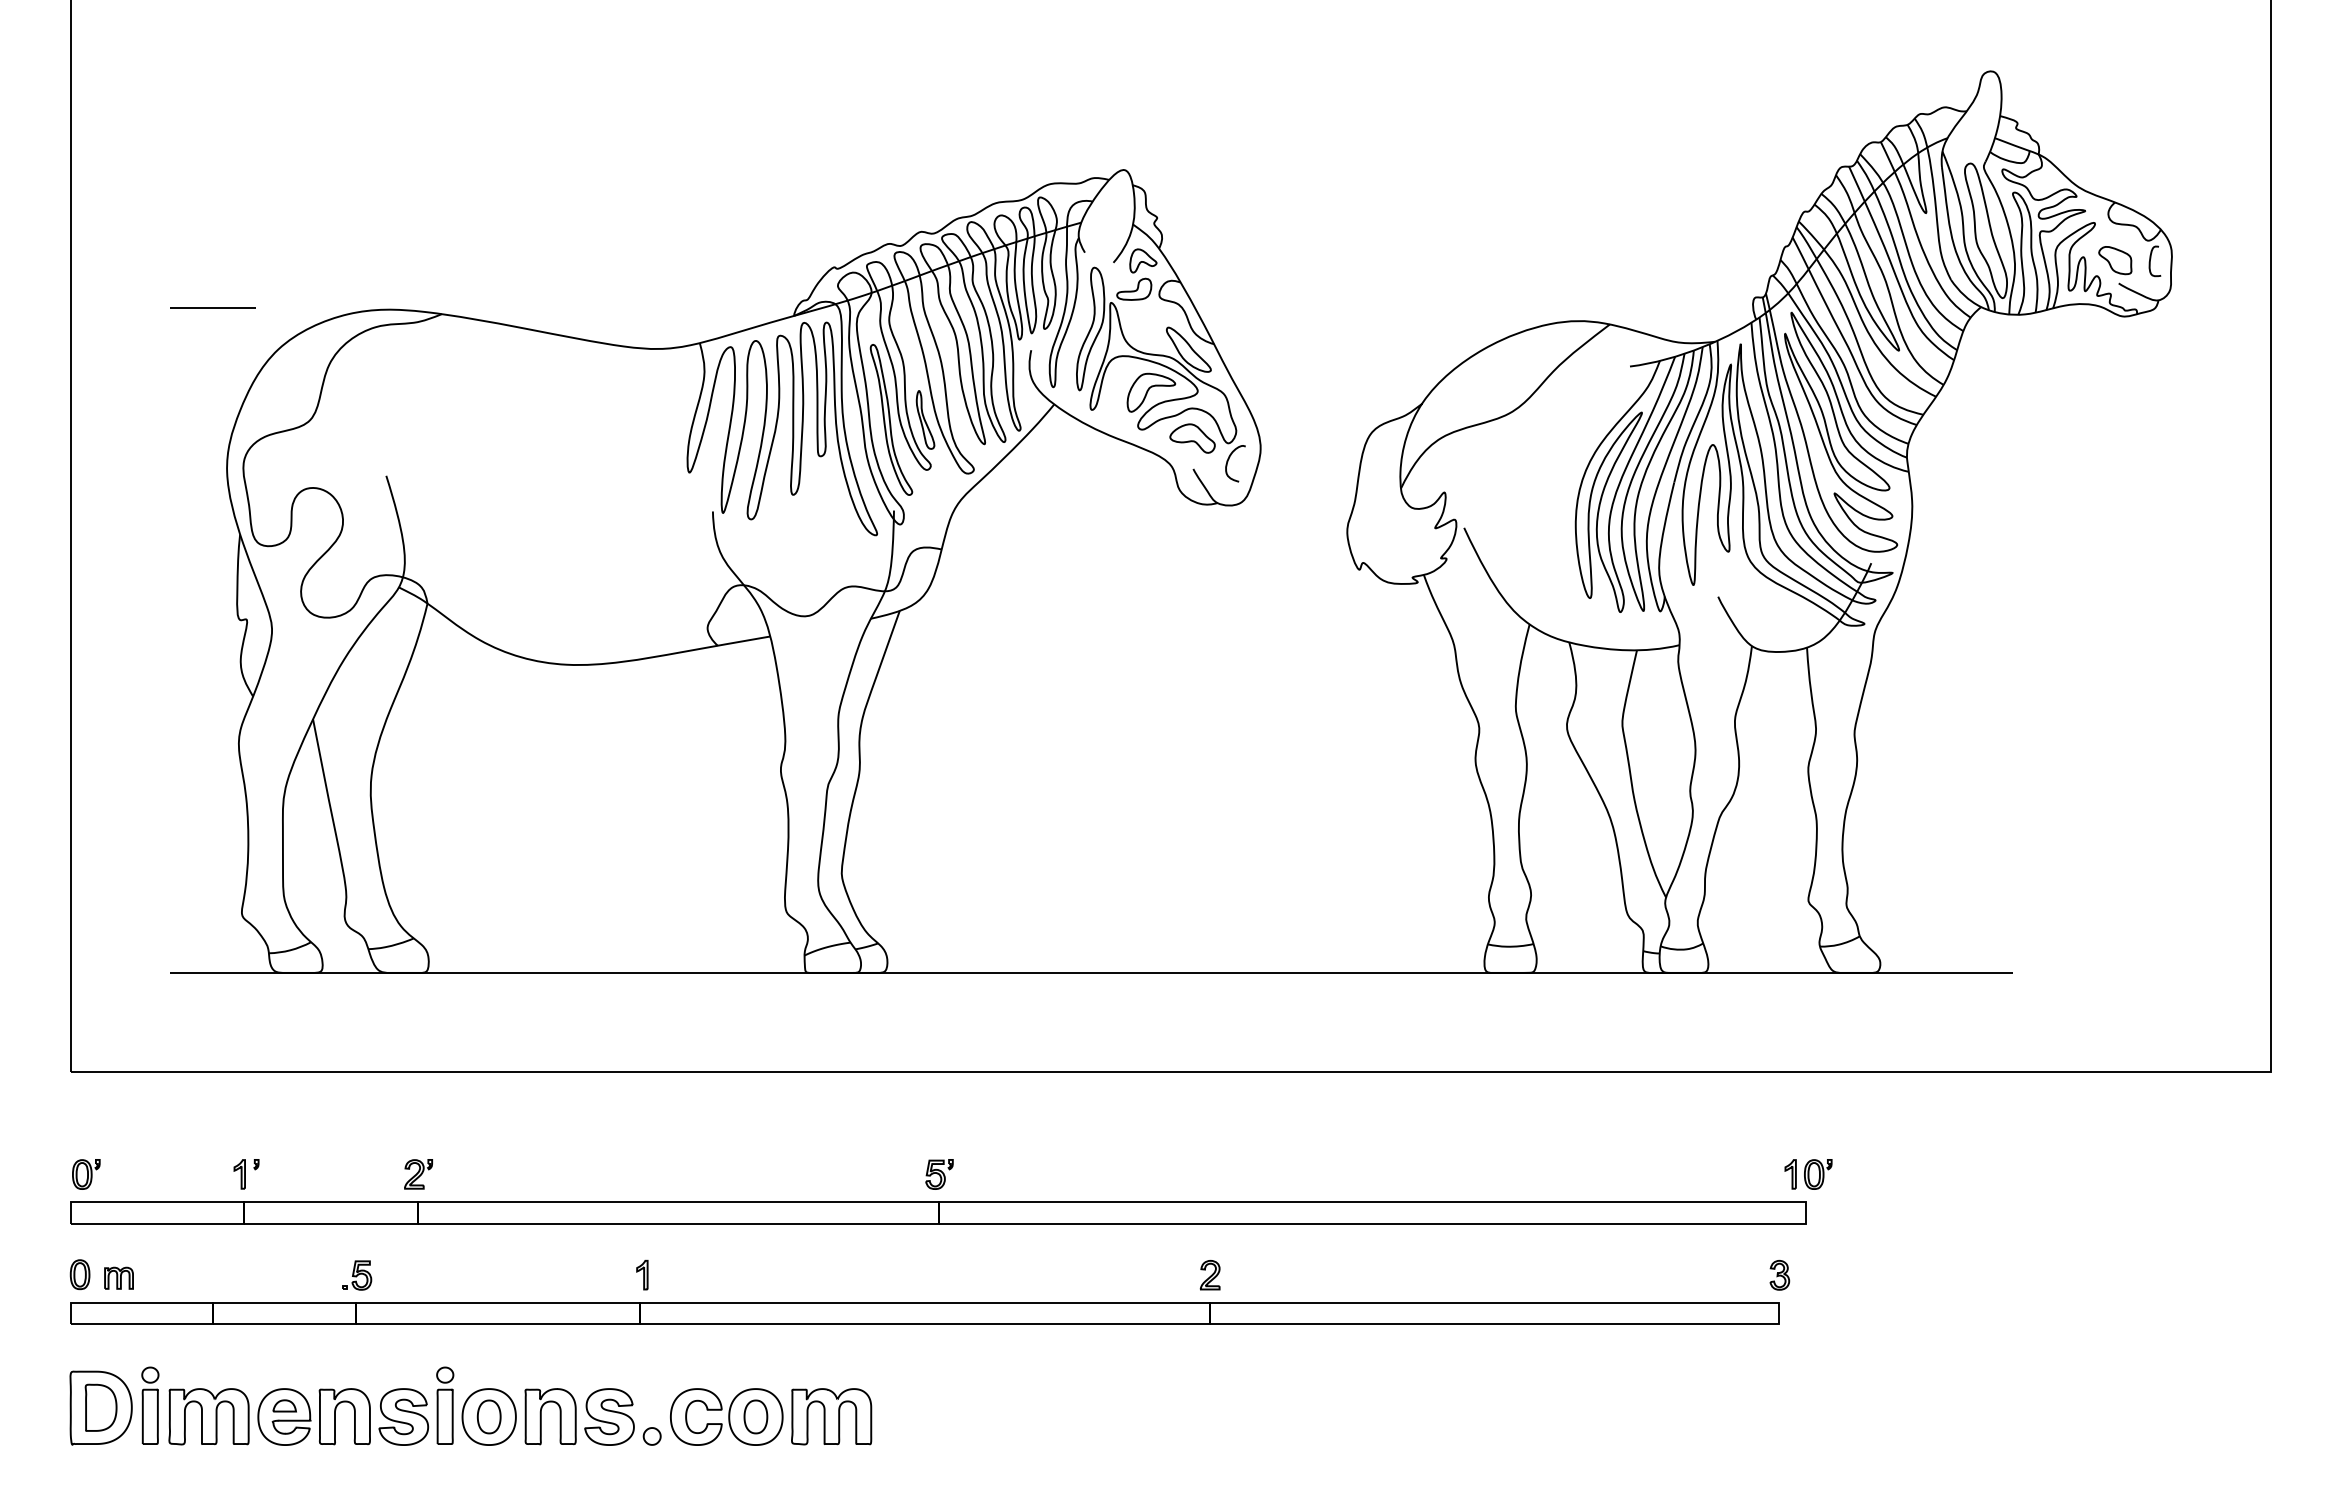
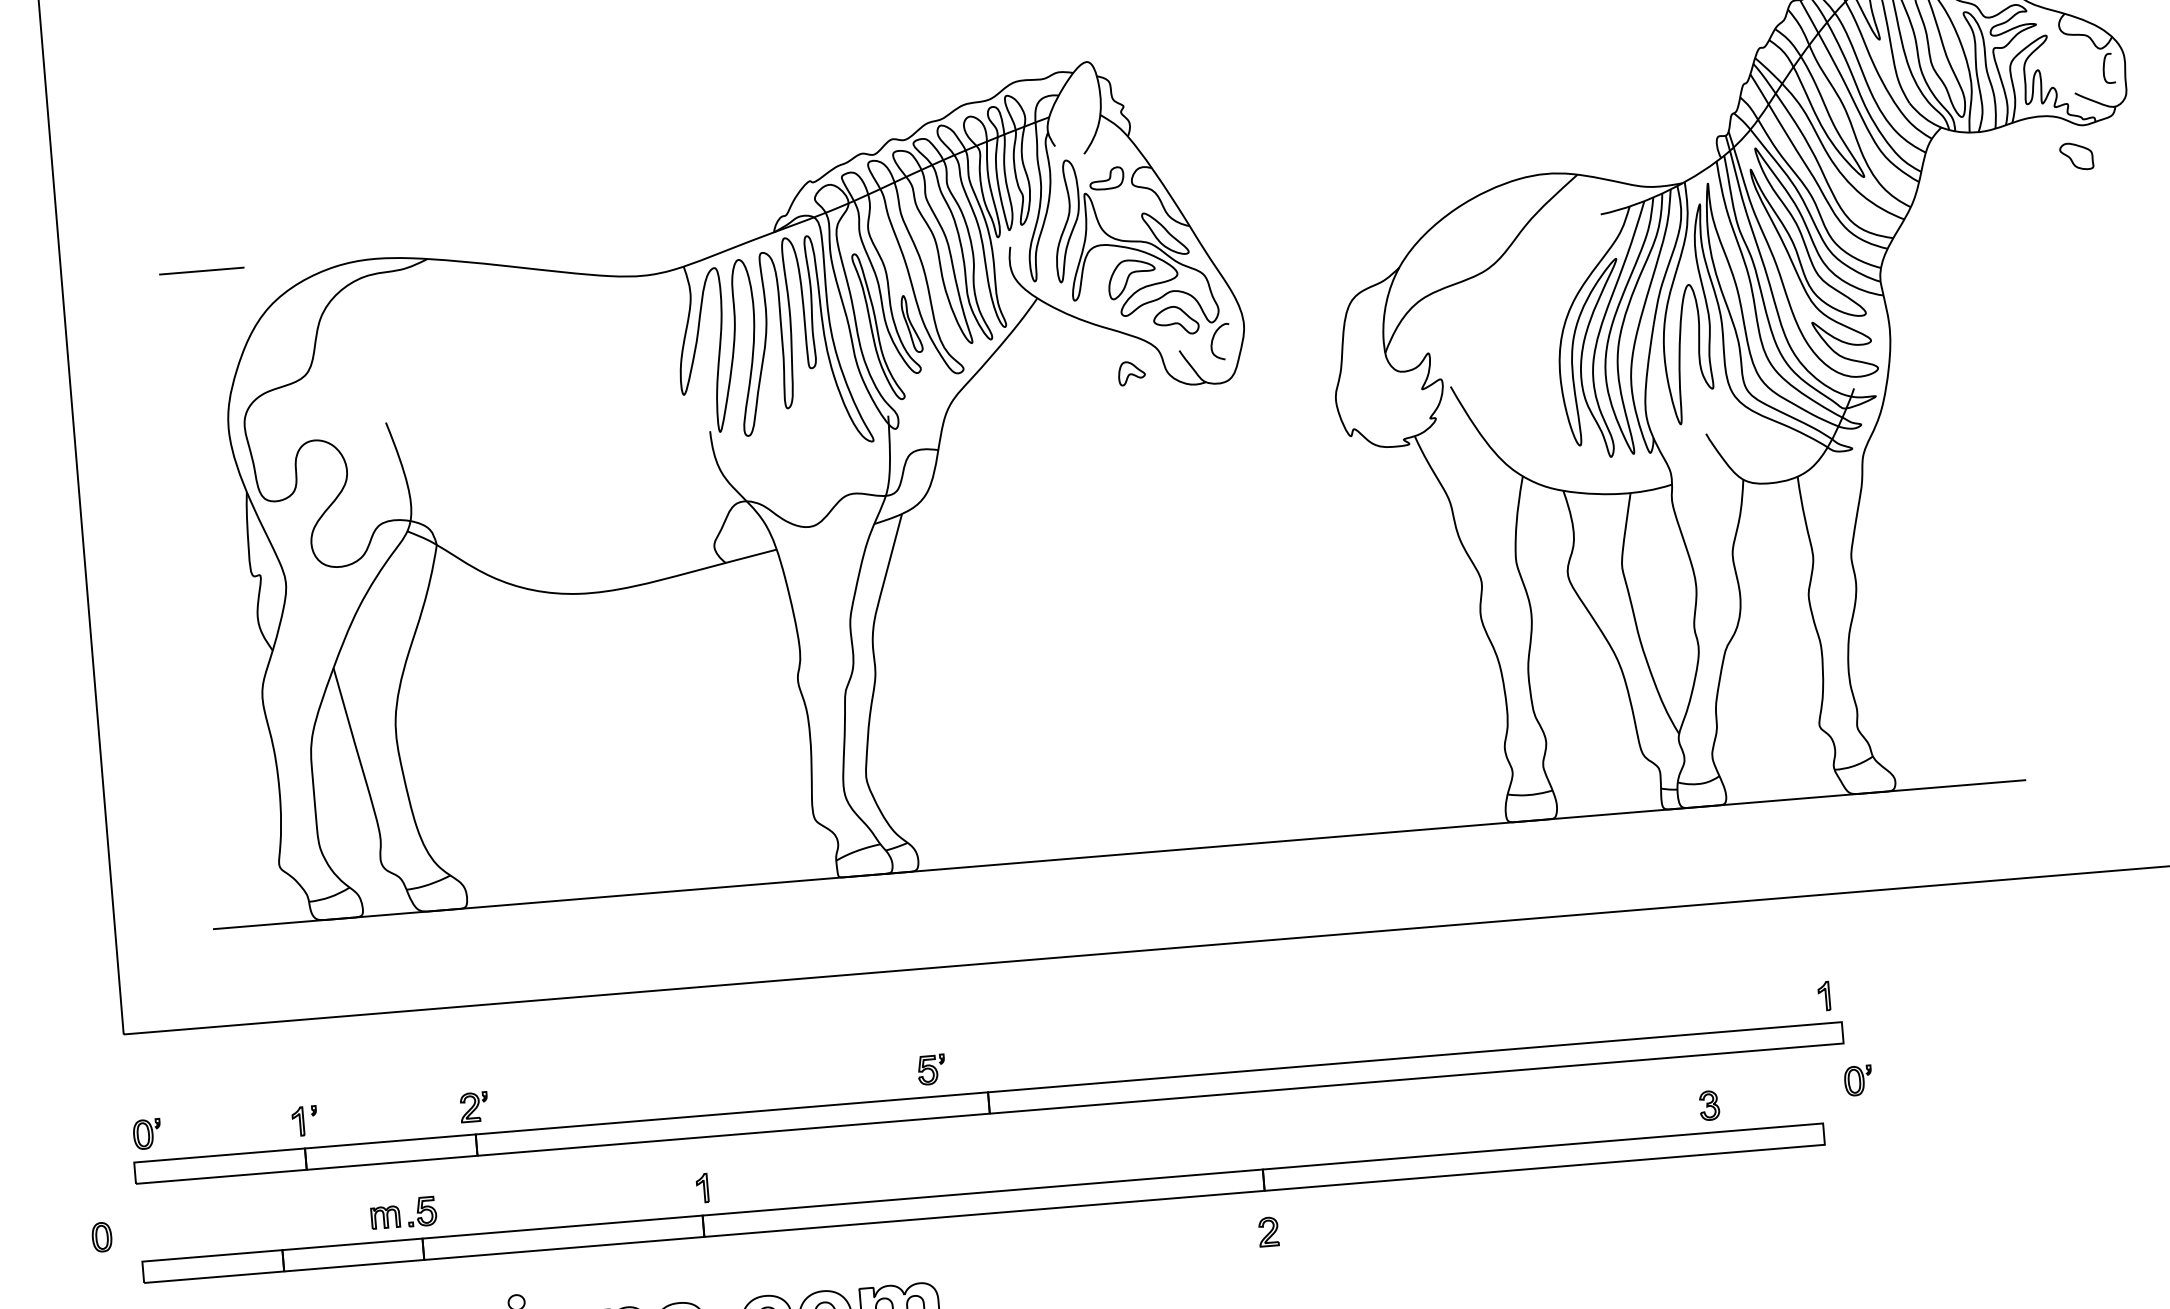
part: (1143, 260) -> (1131, 372), moved
part: (2115, 260) -> (2076, 156), moved
part: (939, 1174) -> (931, 1069), moved
part: (1818, 1174) -> (1858, 1080), moved
part: (79, 1274) -> (101, 1237), moved
part: (1209, 1275) -> (1267, 1232), moved
part: (1779, 1275) -> (1709, 1105), moved
part: (118, 1277) -> (385, 1216), moved

